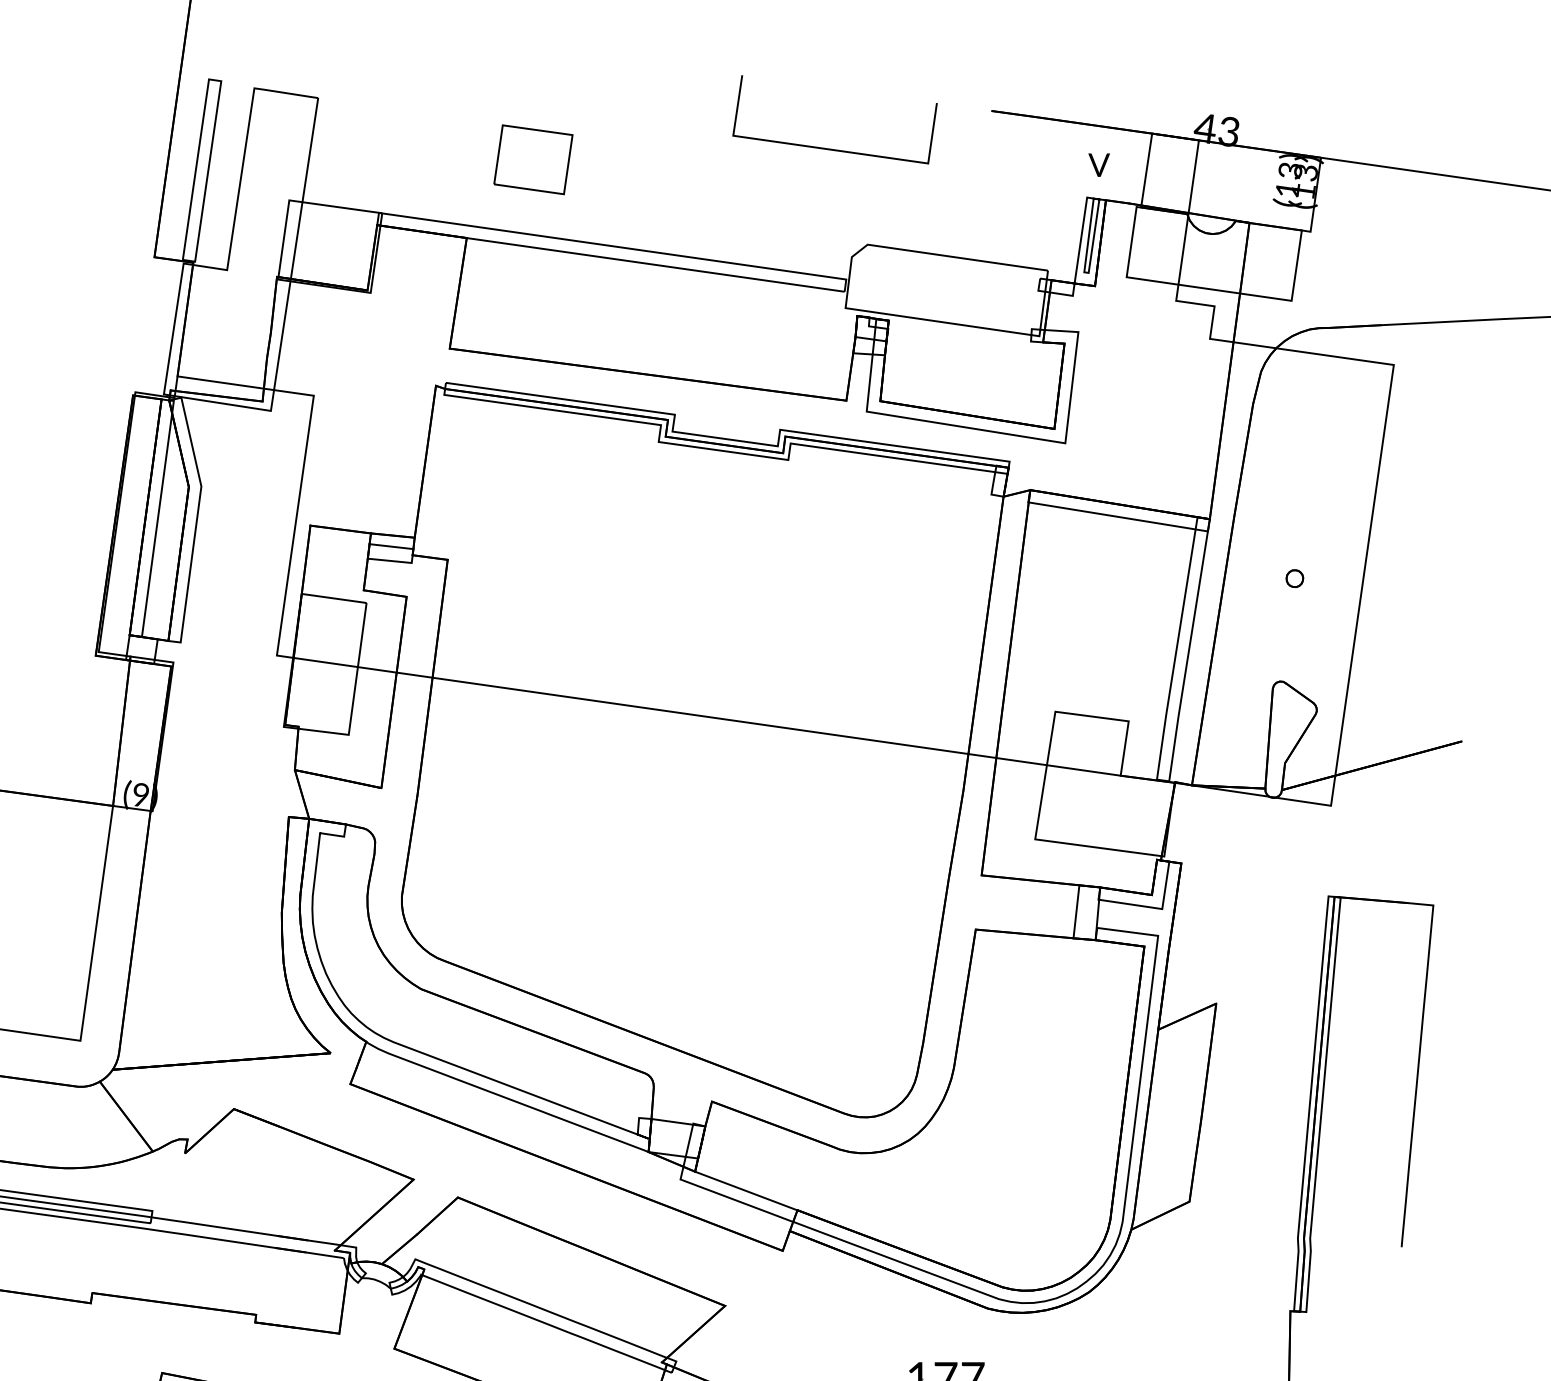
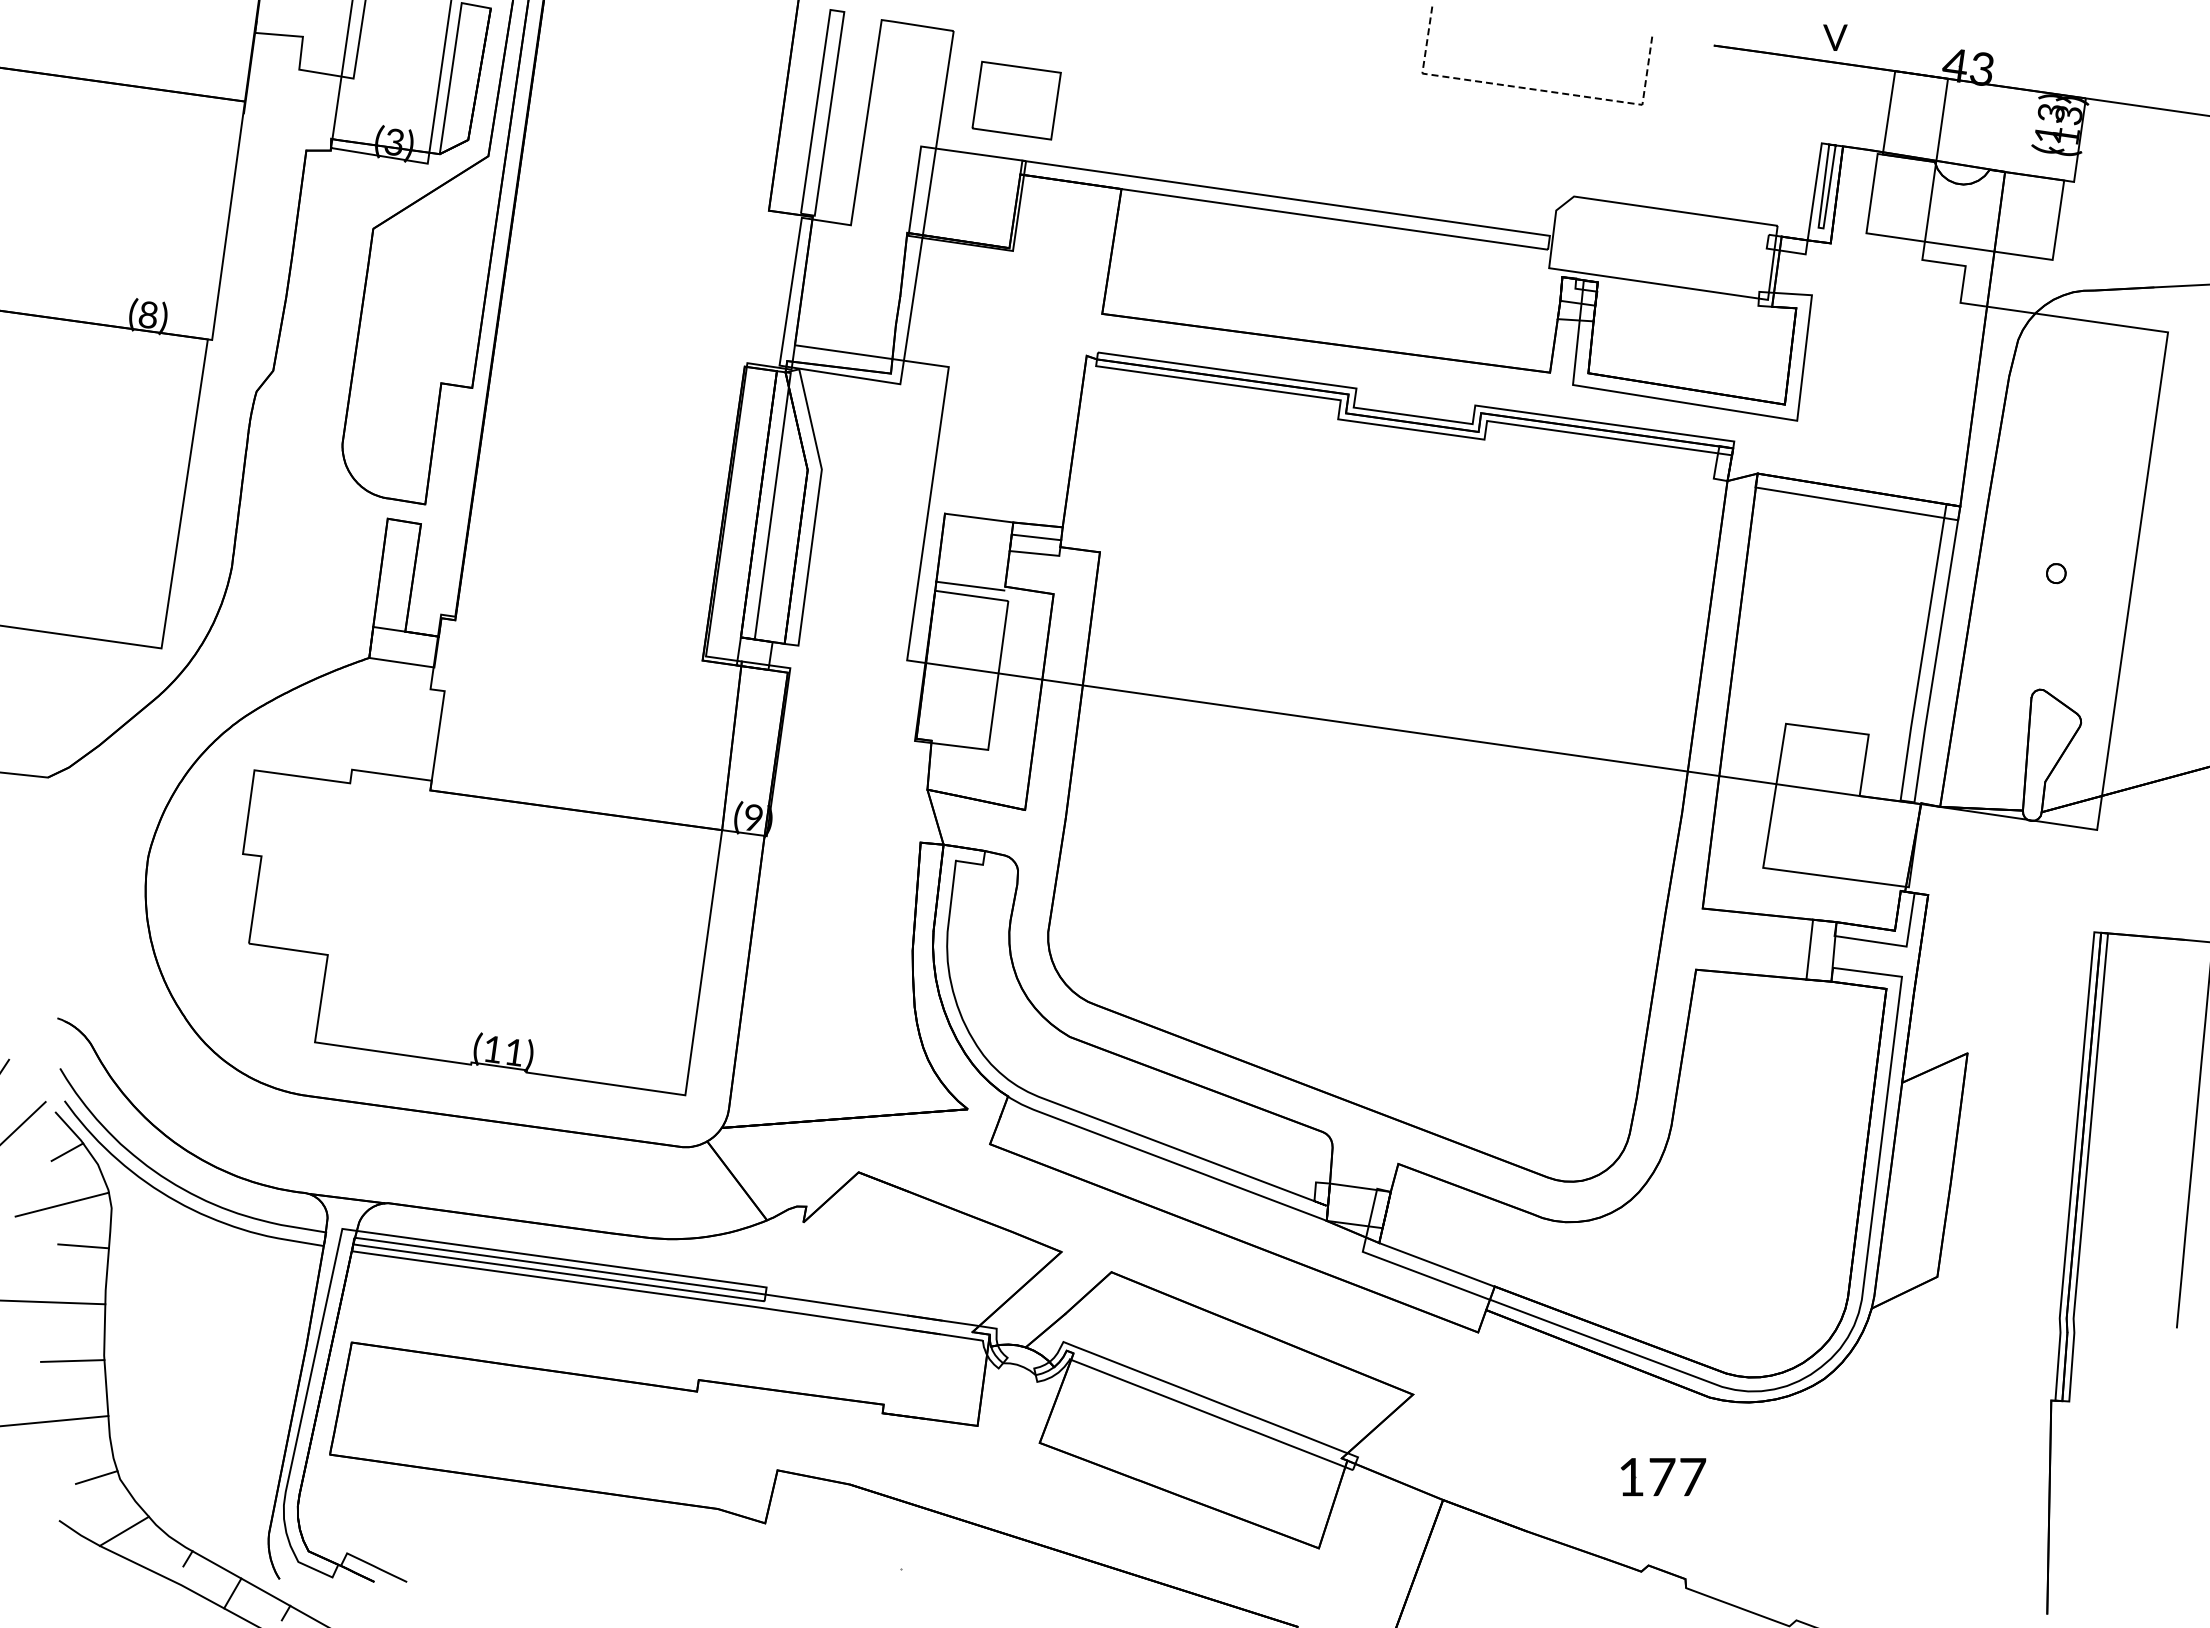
line: (829, 149) -> (1531, 89), solid -> dashed
part: (533, 159) -> (1016, 100), moved
text: (1099, 164) -> (1835, 37), moved
line: (340, 528) -> (969, 585), moved

